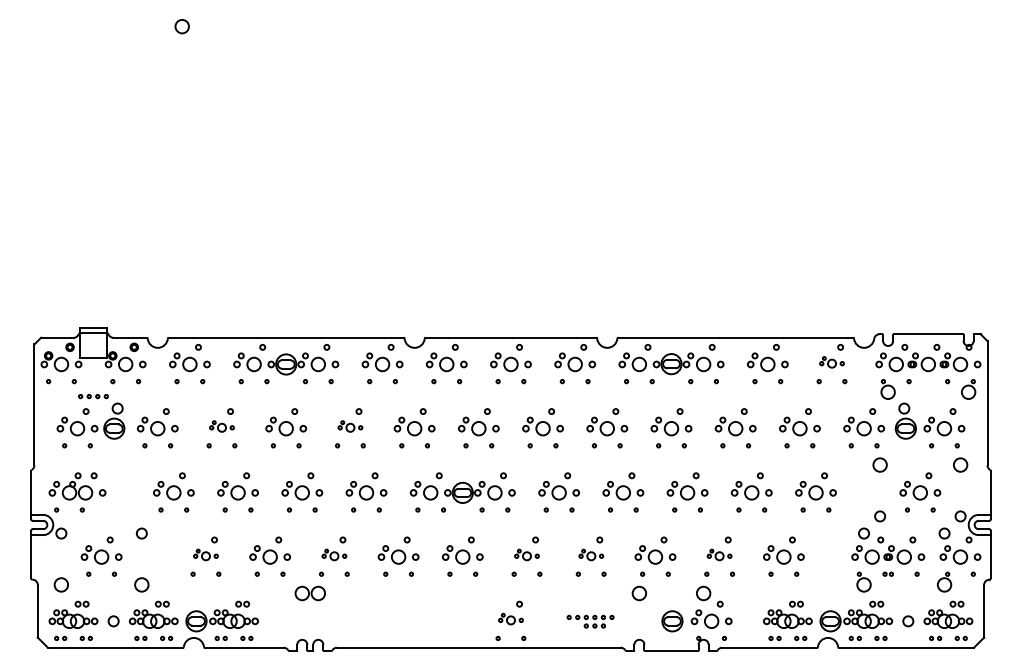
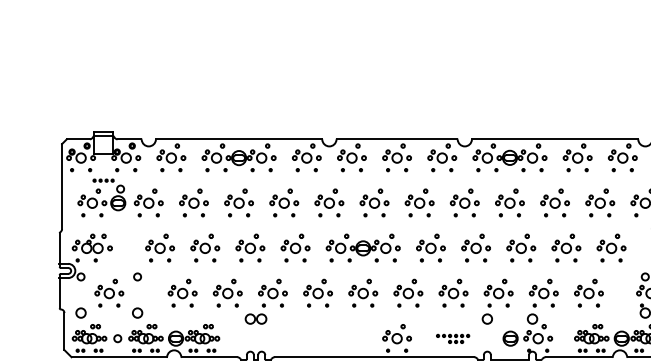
part: (831, 362) -> (622, 156), size x1.67
part: (221, 426) -> (193, 201), size x1.67
part: (350, 426) -> (284, 201), size x1.67
part: (205, 554) -> (182, 291), size x1.67
part: (334, 554) -> (273, 291), size x1.67
part: (526, 554) -> (408, 291), size x1.67
part: (591, 554) -> (453, 291), size x1.67
part: (719, 554) -> (543, 291), size x1.67
part: (510, 618) -> (396, 336), size x1.67

